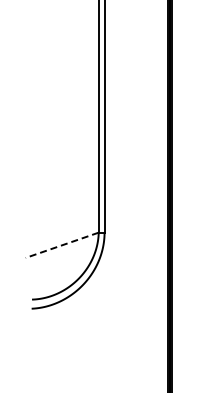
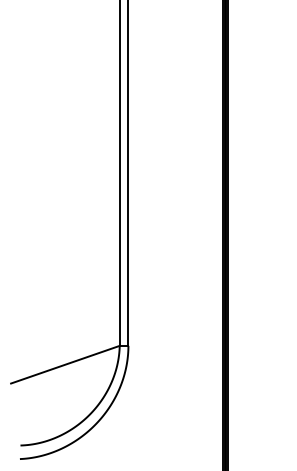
line: (62, 245) -> (65, 365), dashed -> solid

